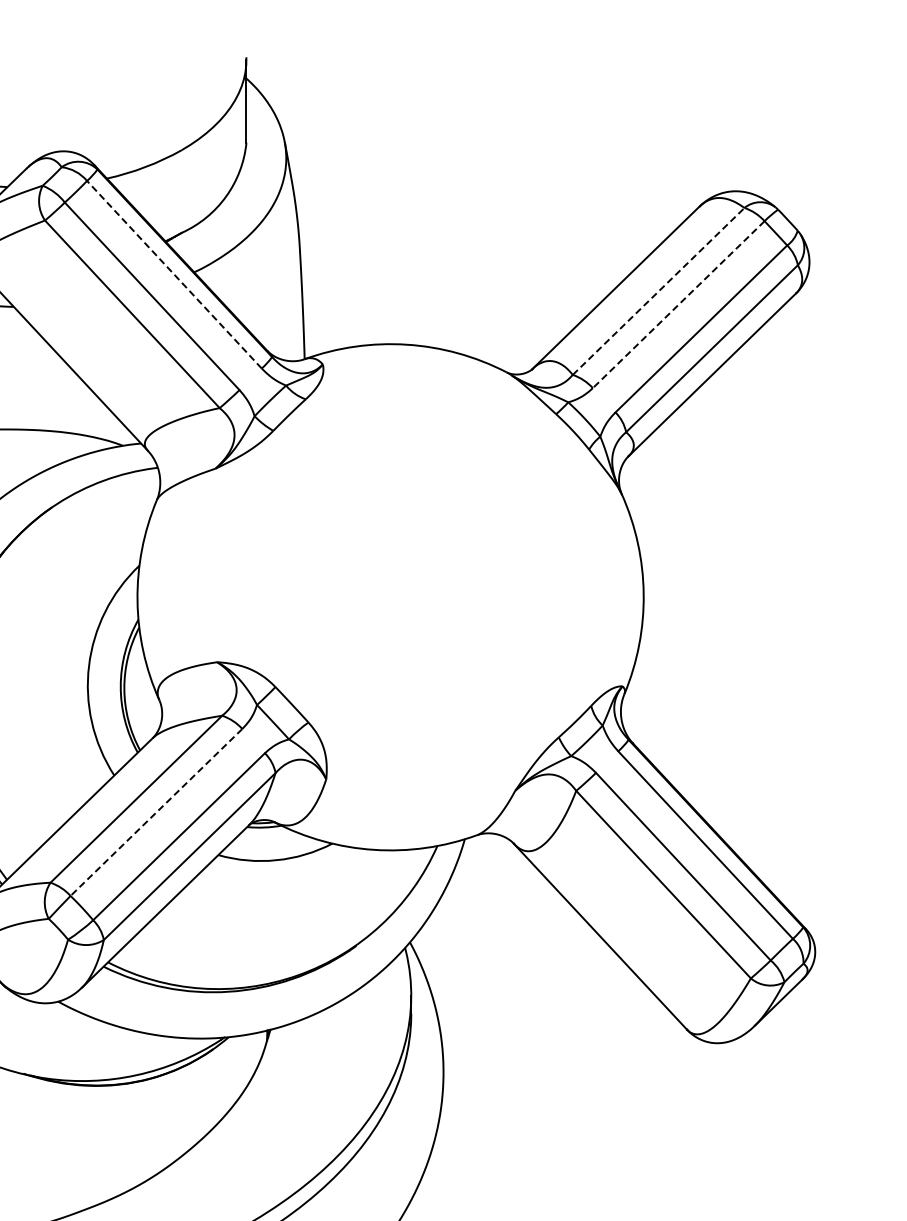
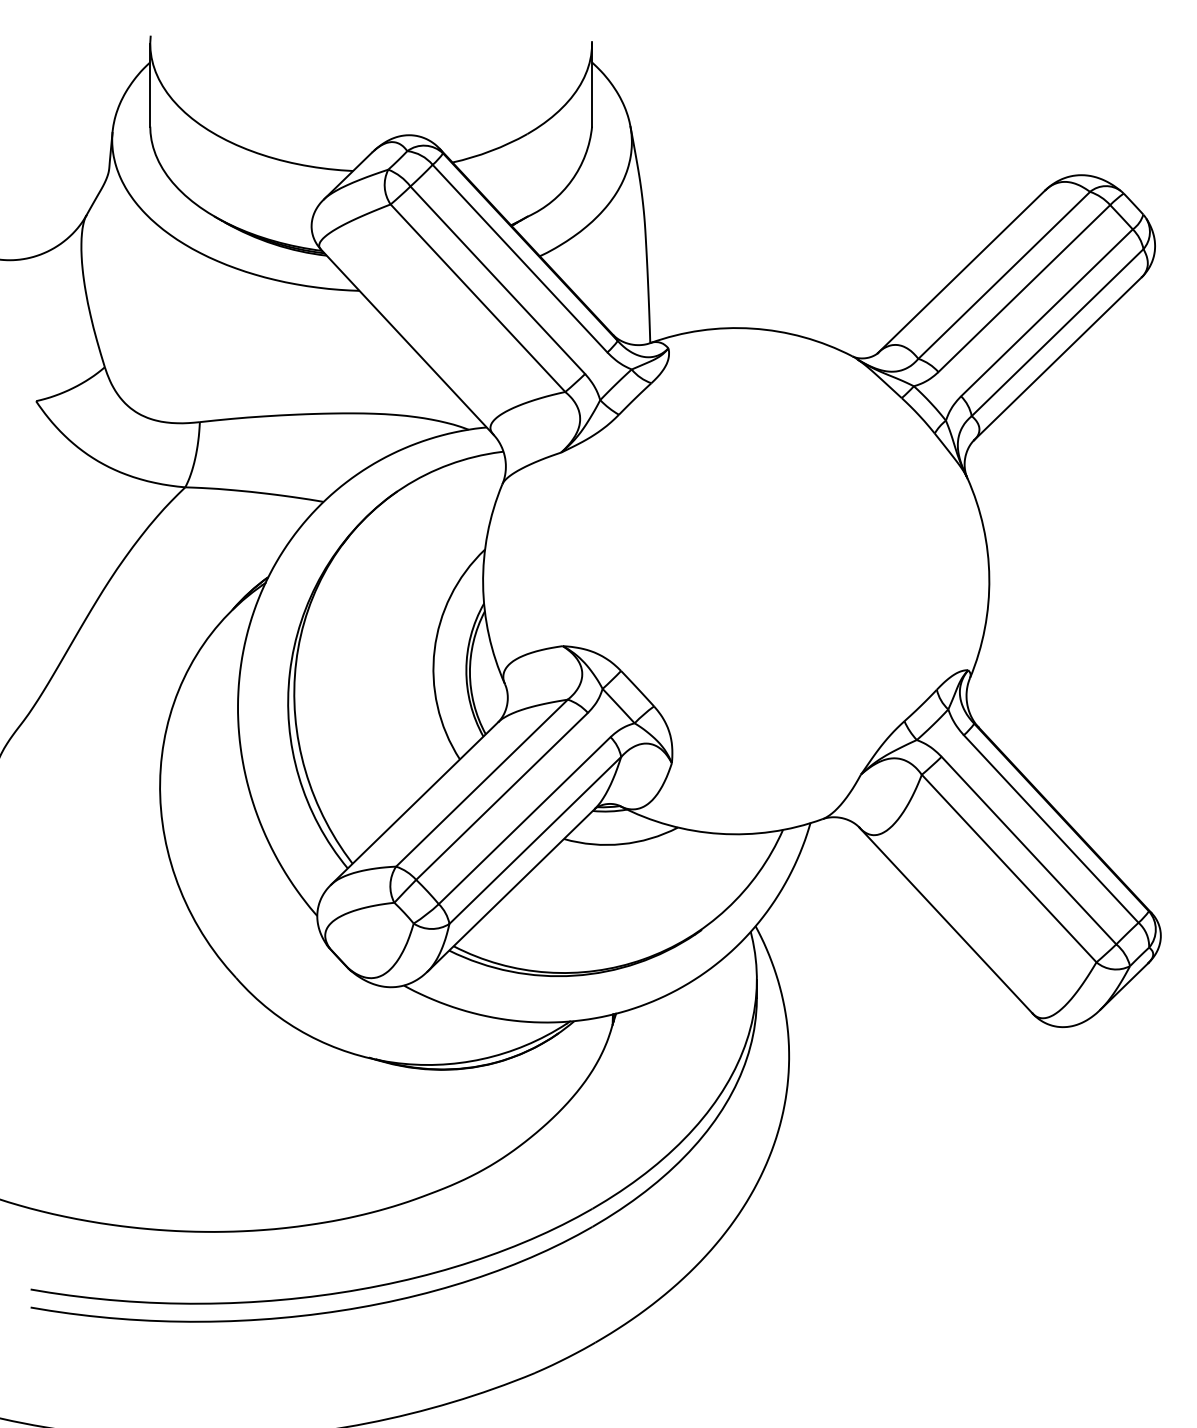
line: (173, 274) -> (519, 258), dashed -> solid
line: (658, 291) -> (1004, 275), dashed -> solid
line: (678, 304) -> (1024, 288), dashed -> solid
line: (156, 812) -> (502, 796), dashed -> solid

